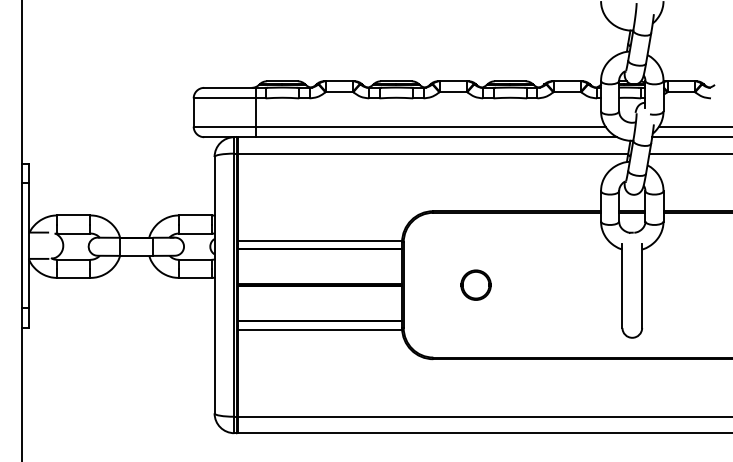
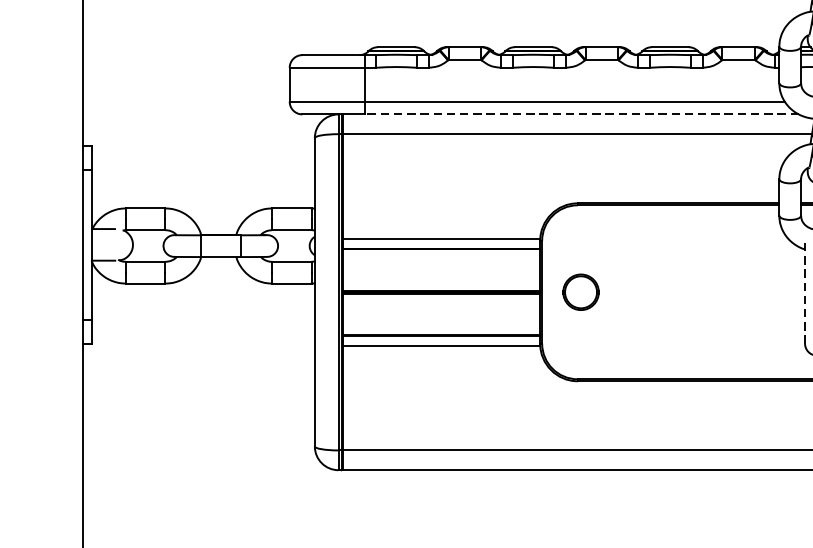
line: (436, 137) -> (581, 114), solid -> dashed
part: (475, 284) -> (580, 291), moved
line: (622, 286) -> (805, 293), solid -> dashed

